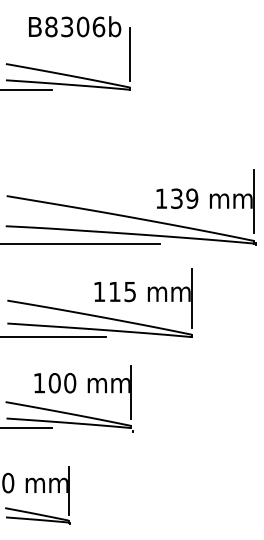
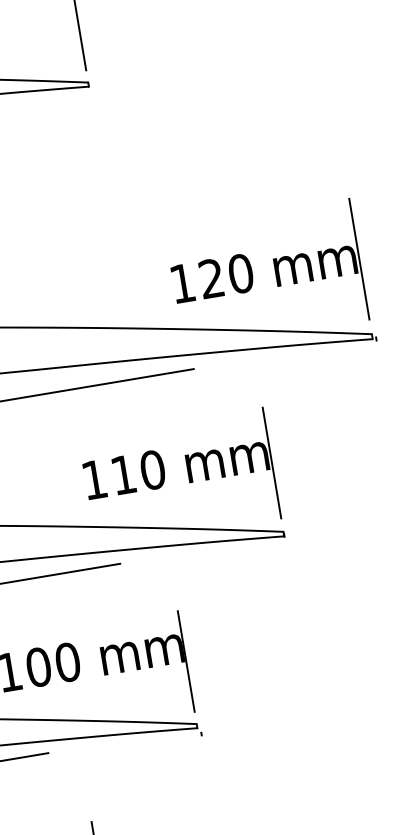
text: (184, 198) -> (226, 275), 139 -> 120
text: (130, 291) -> (153, 469), 115 -> 110

